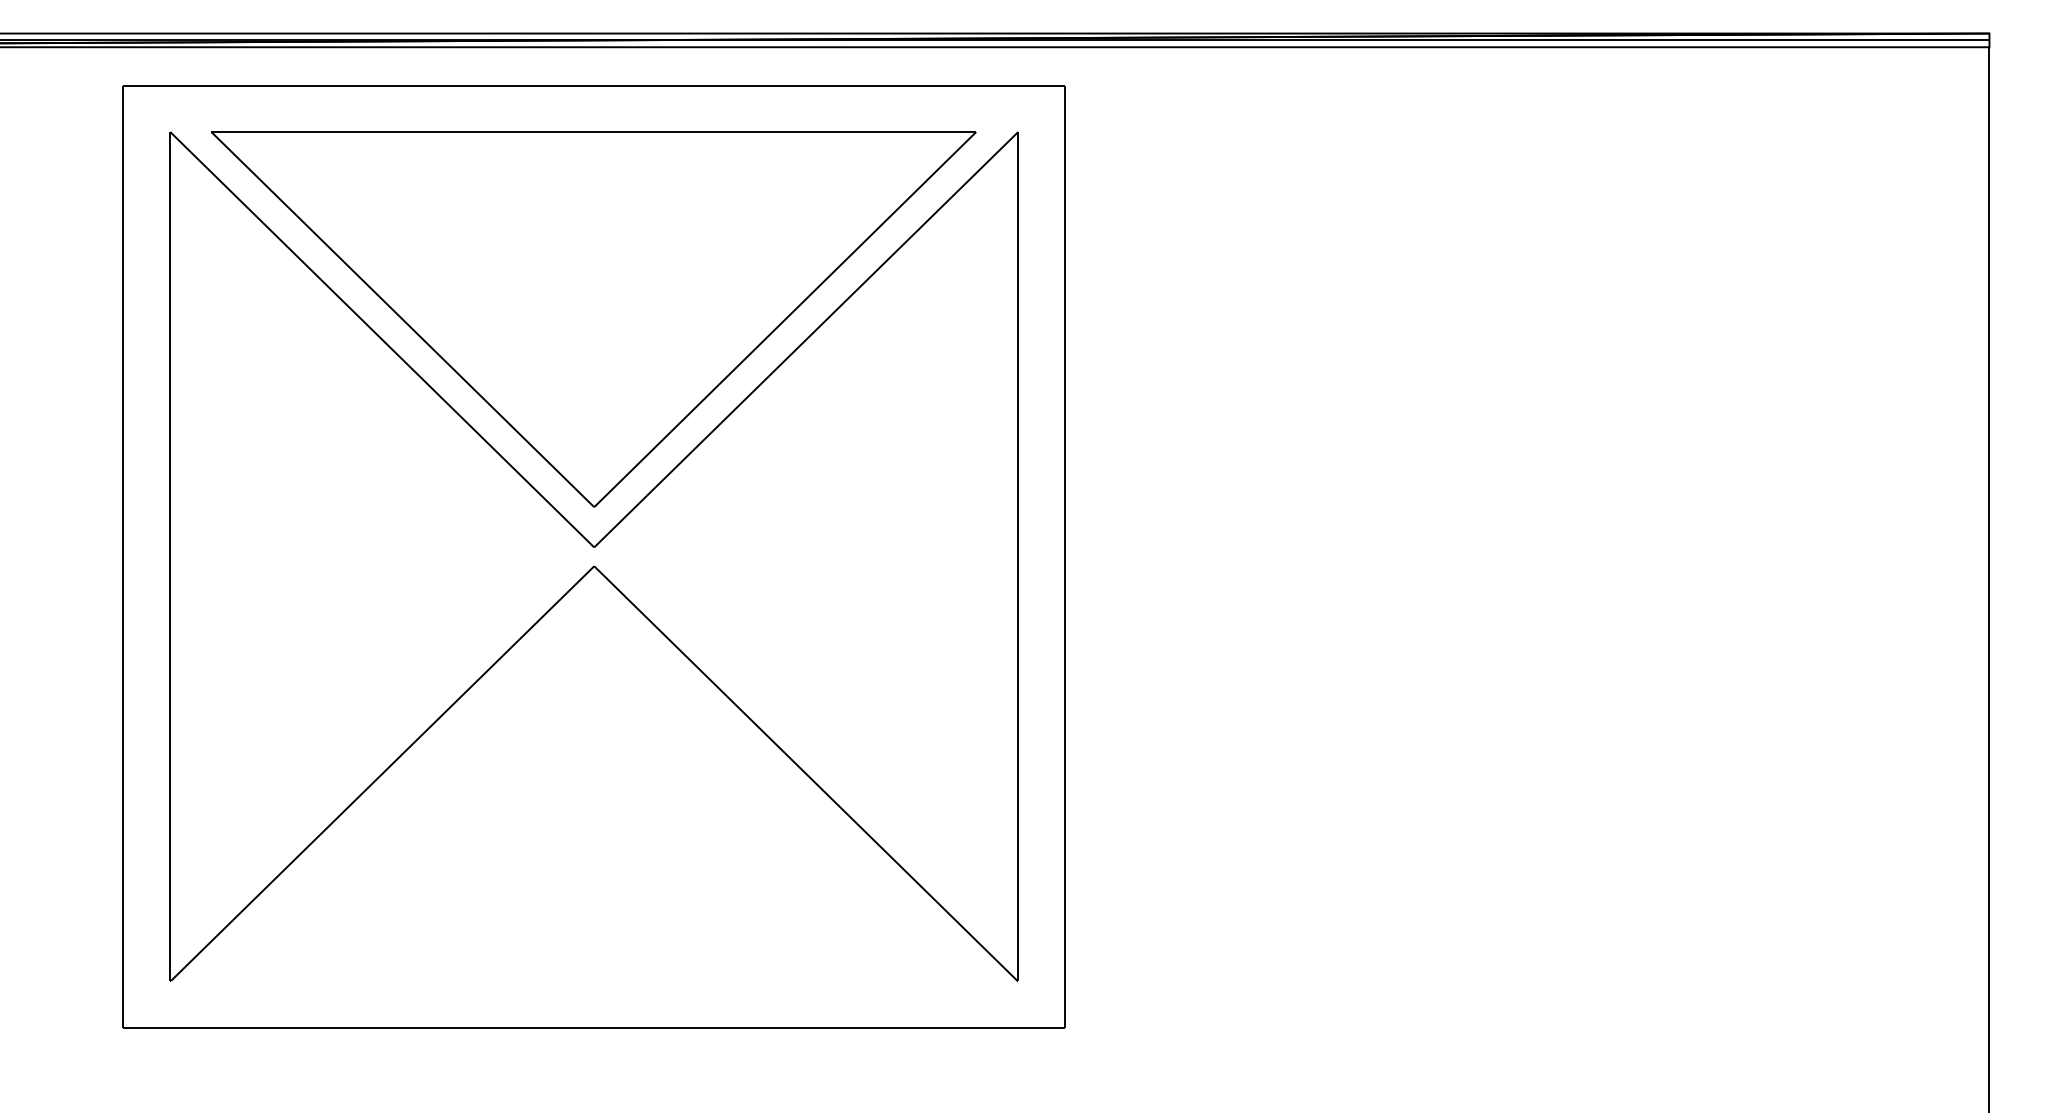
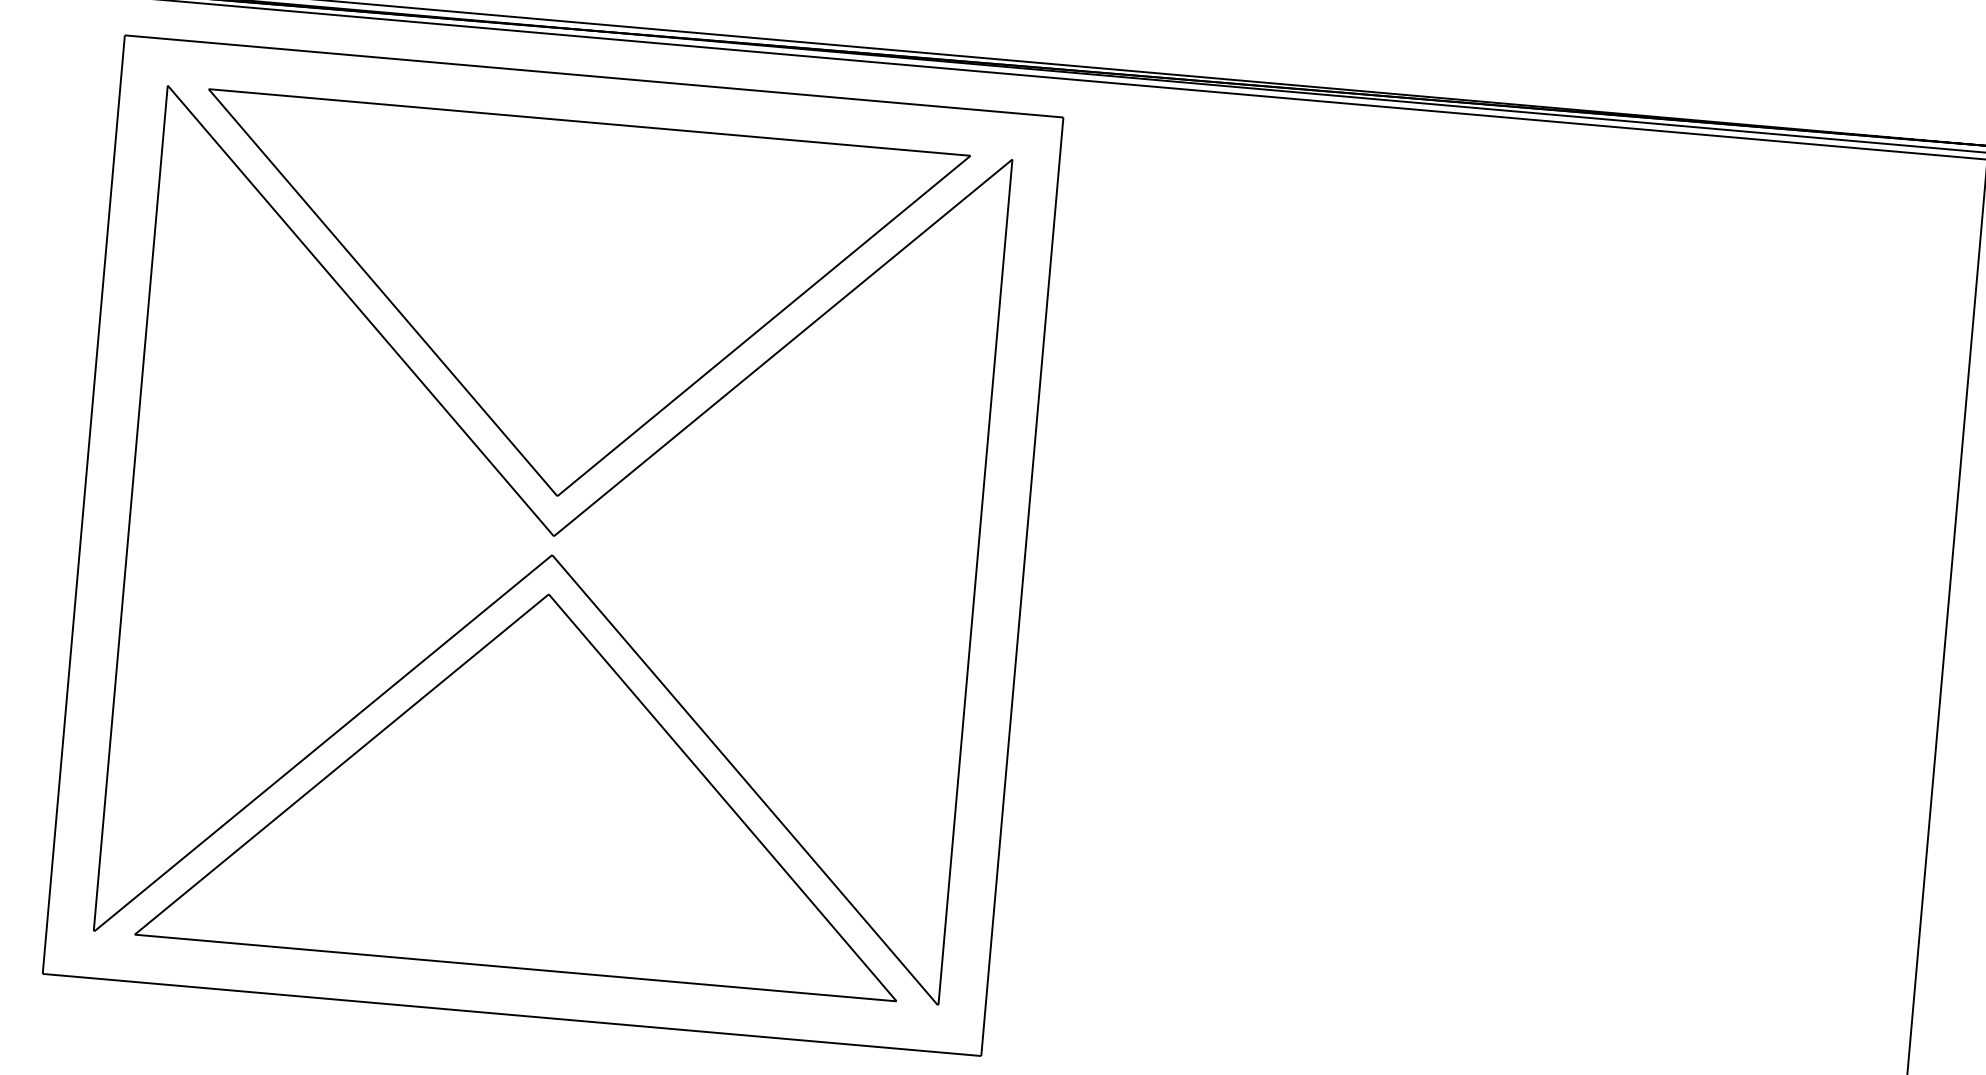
part: (593, 793) -> (531, 781), added

